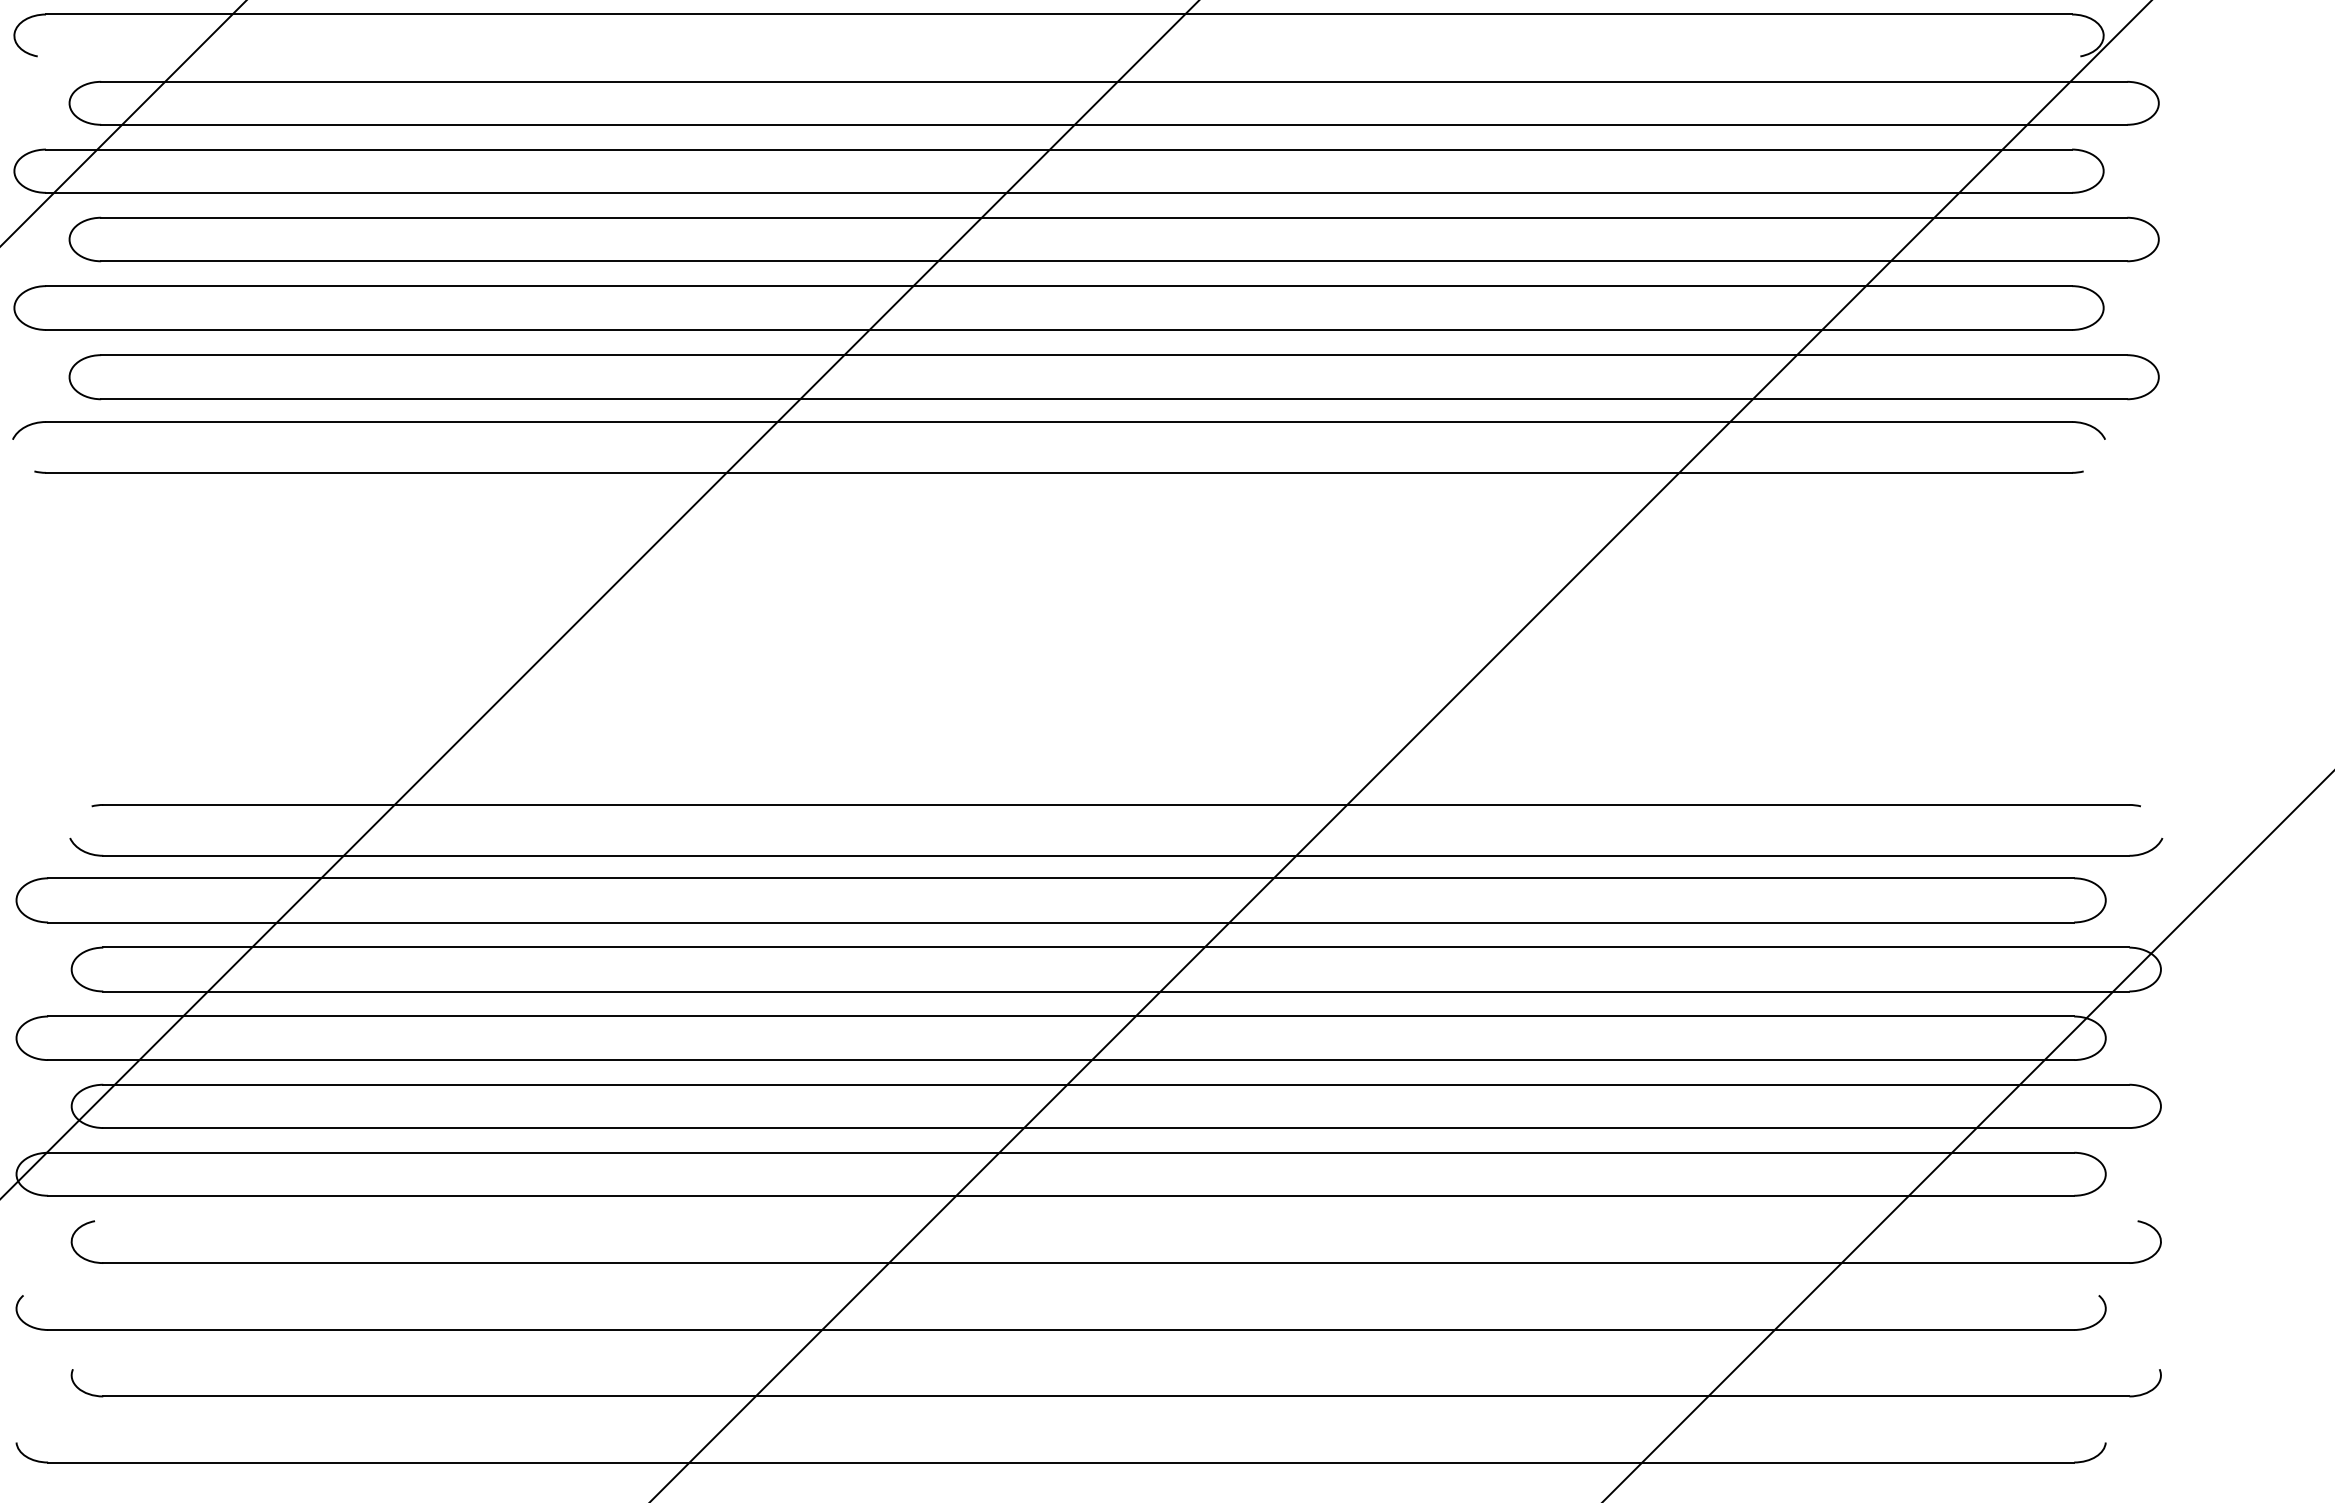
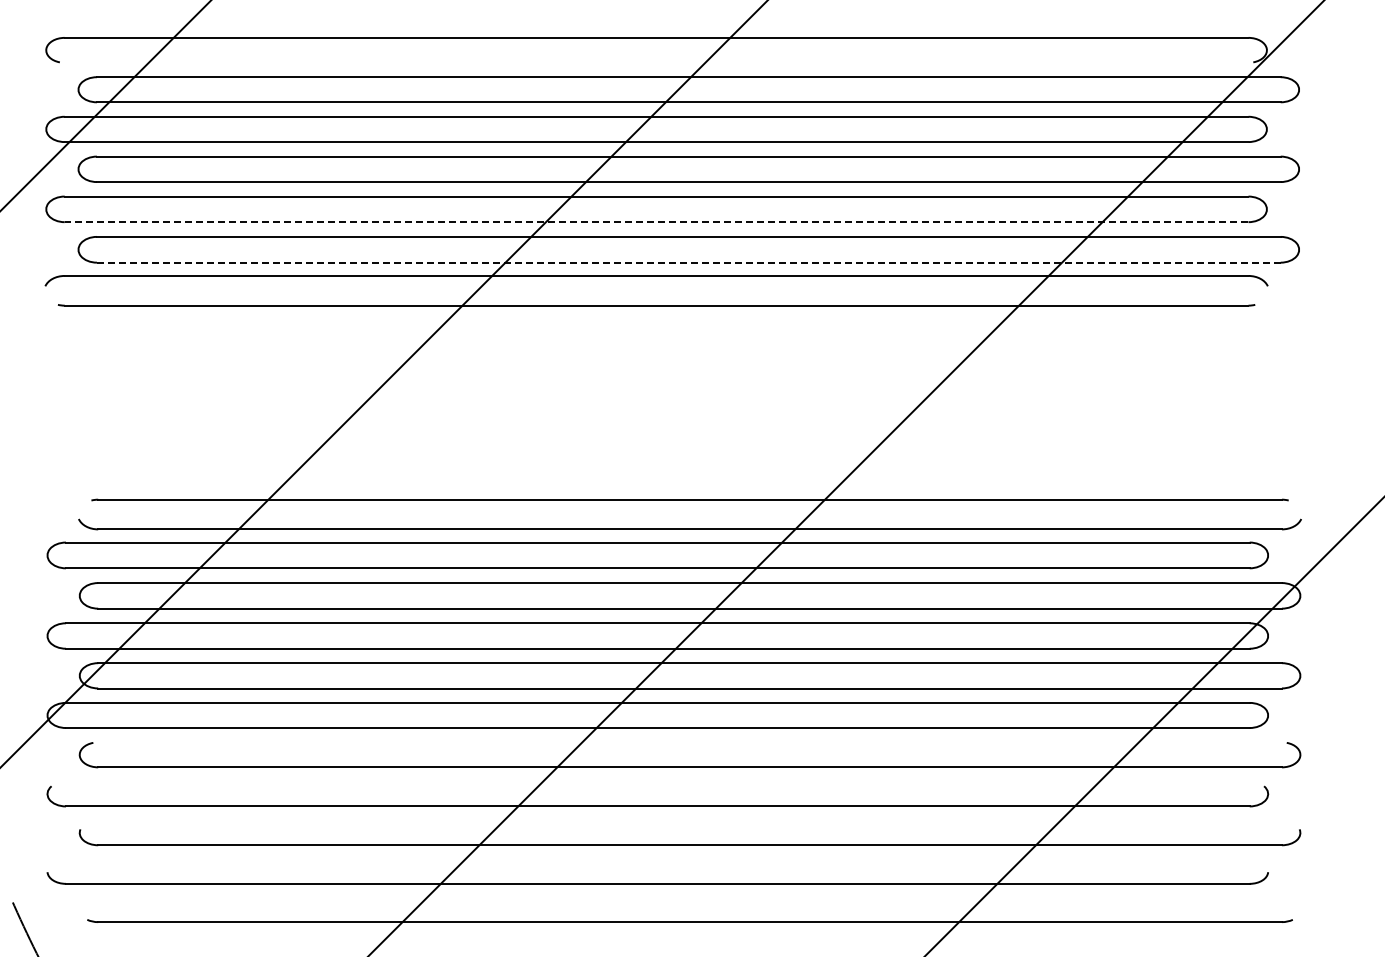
line: (1058, 330) -> (656, 222), solid -> dashed
line: (1113, 398) -> (688, 262), solid -> dashed

